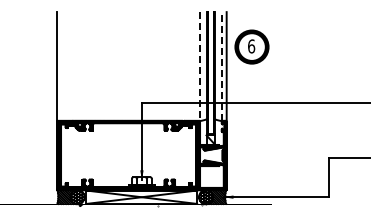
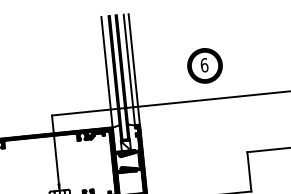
part: (251, 46) -> (204, 65), moved
line: (221, 66) -> (129, 69), dashed -> solid
line: (199, 67) -> (106, 73), dashed -> solid

